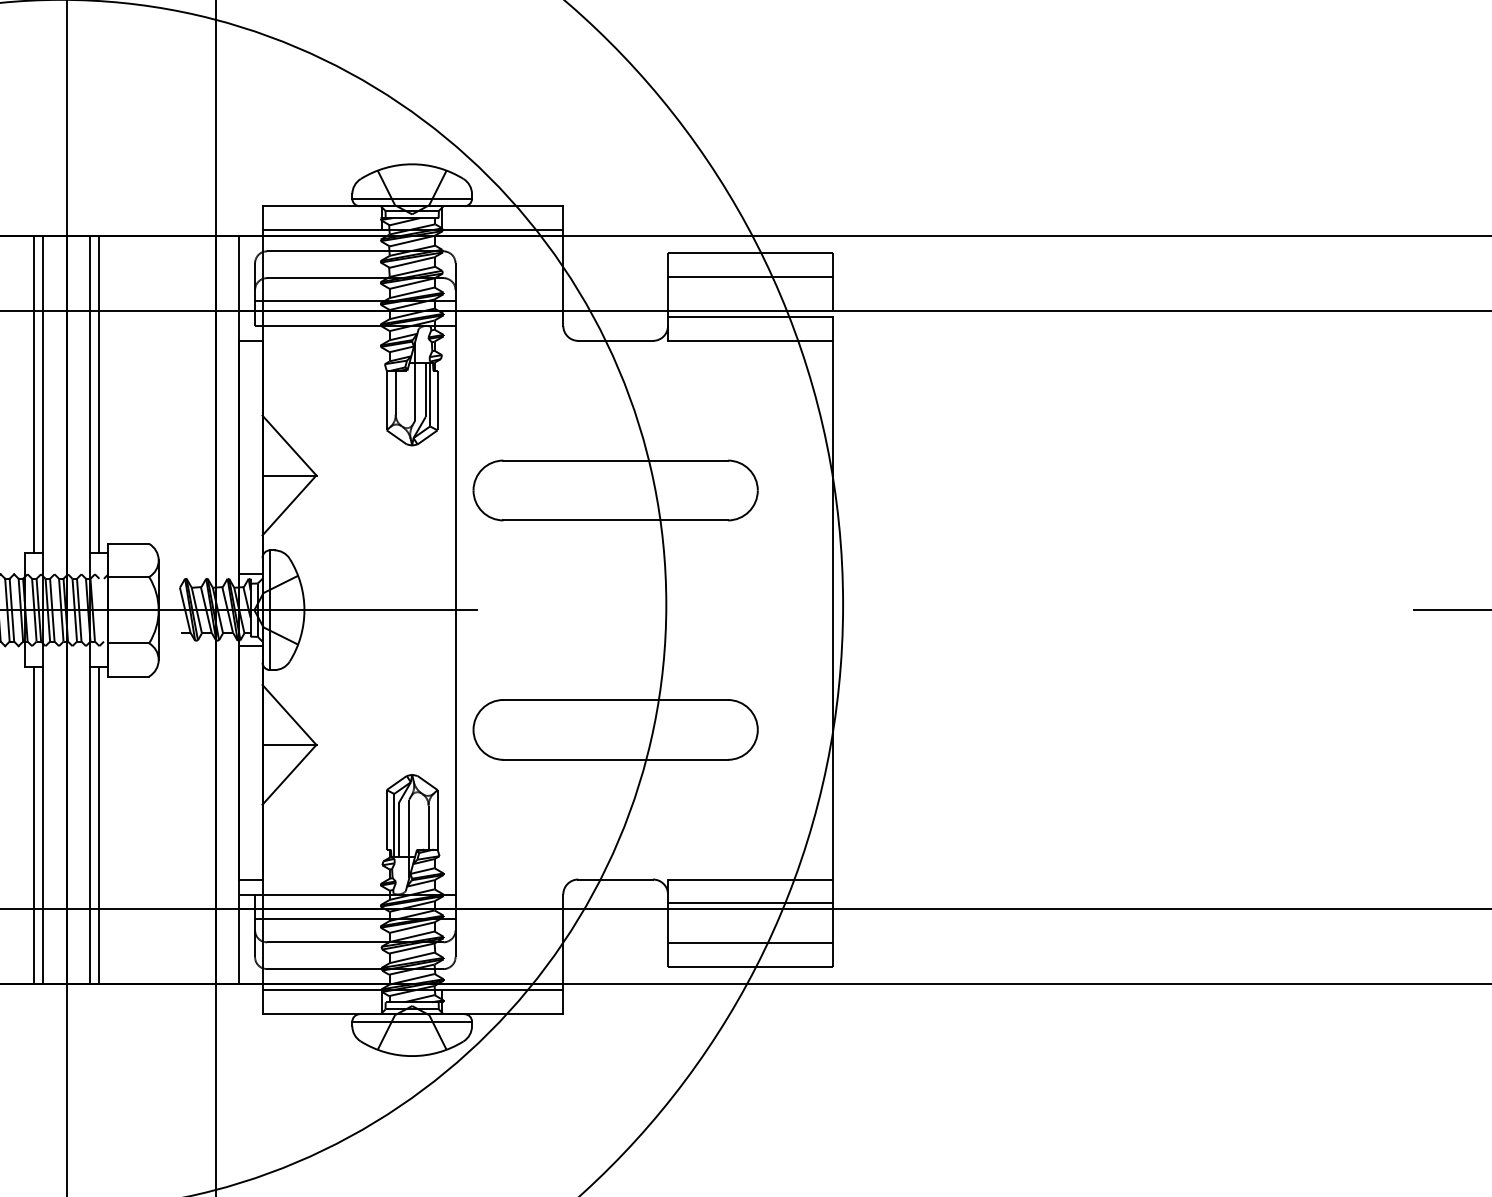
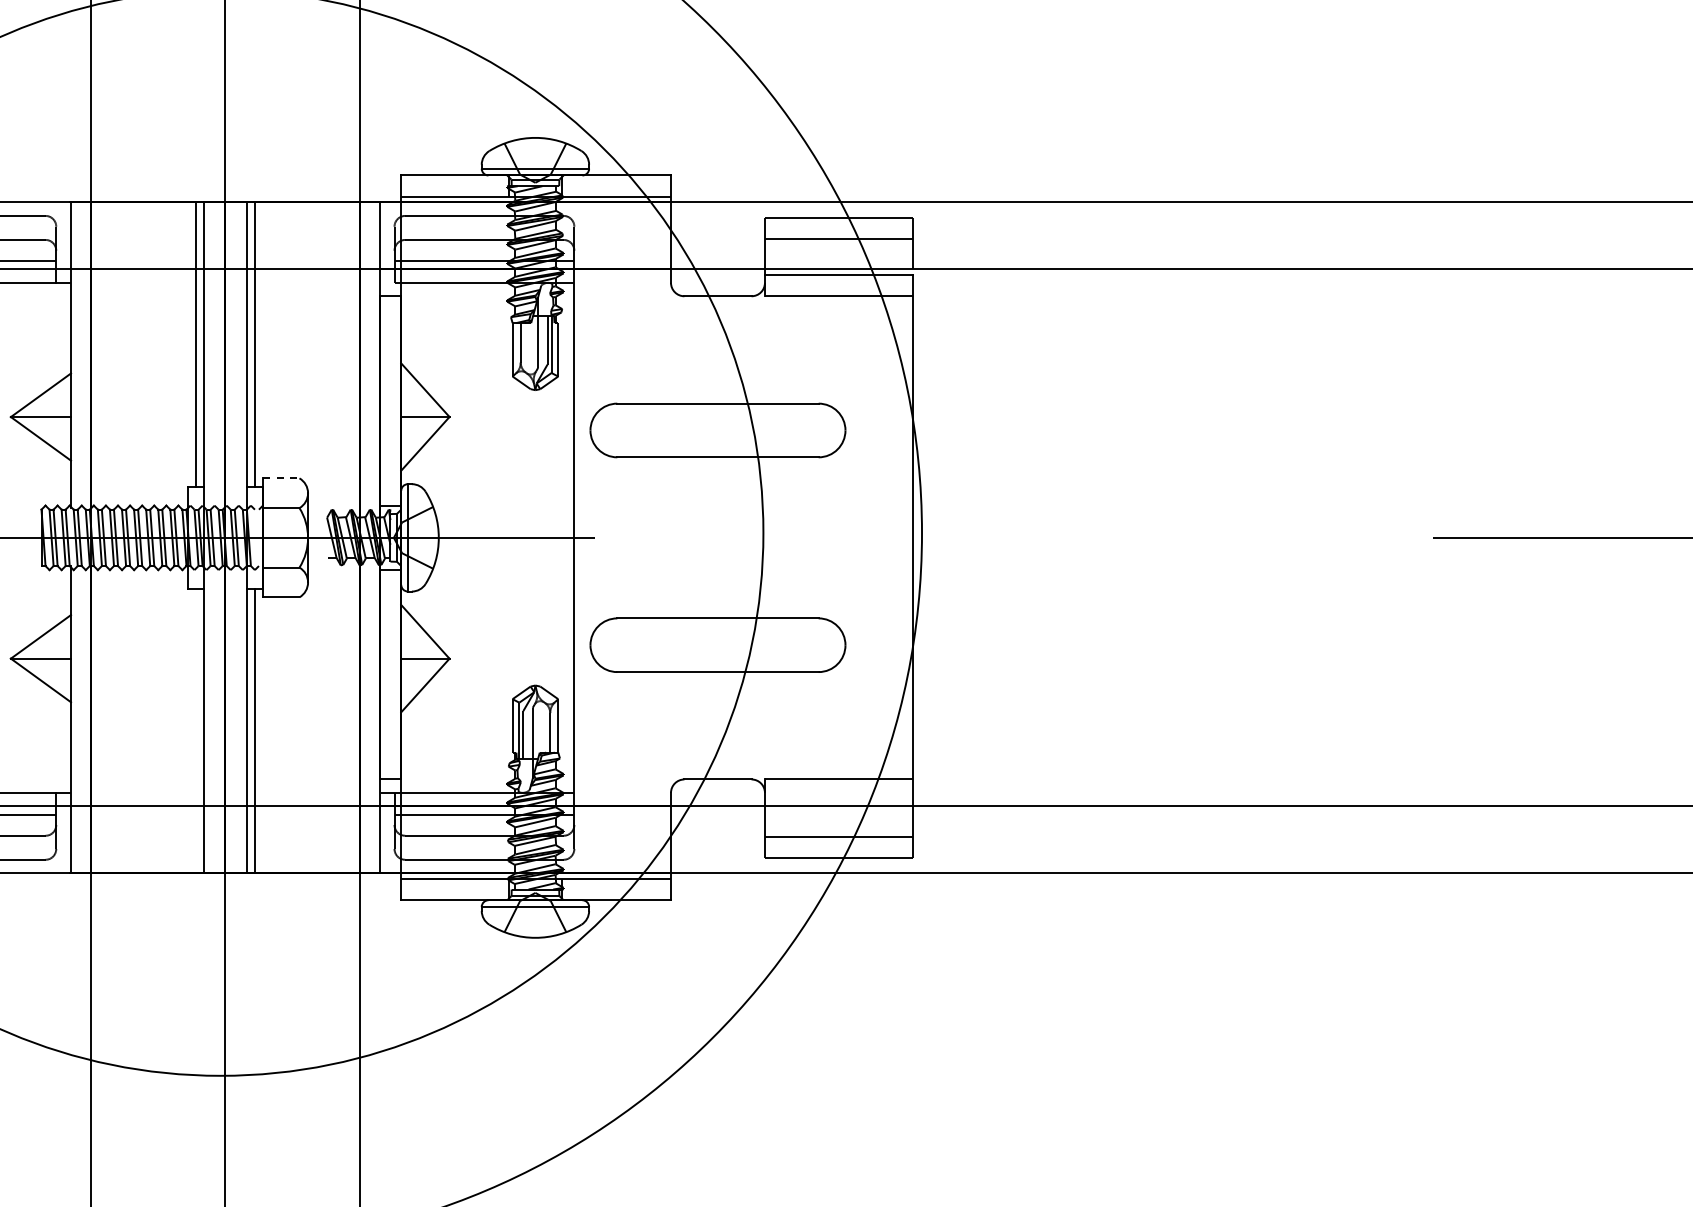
line: (129, 544) -> (281, 478), solid -> dashed
line: (33, 824) -> (195, 730), removed
line: (750, 902) -> (838, 800), removed

